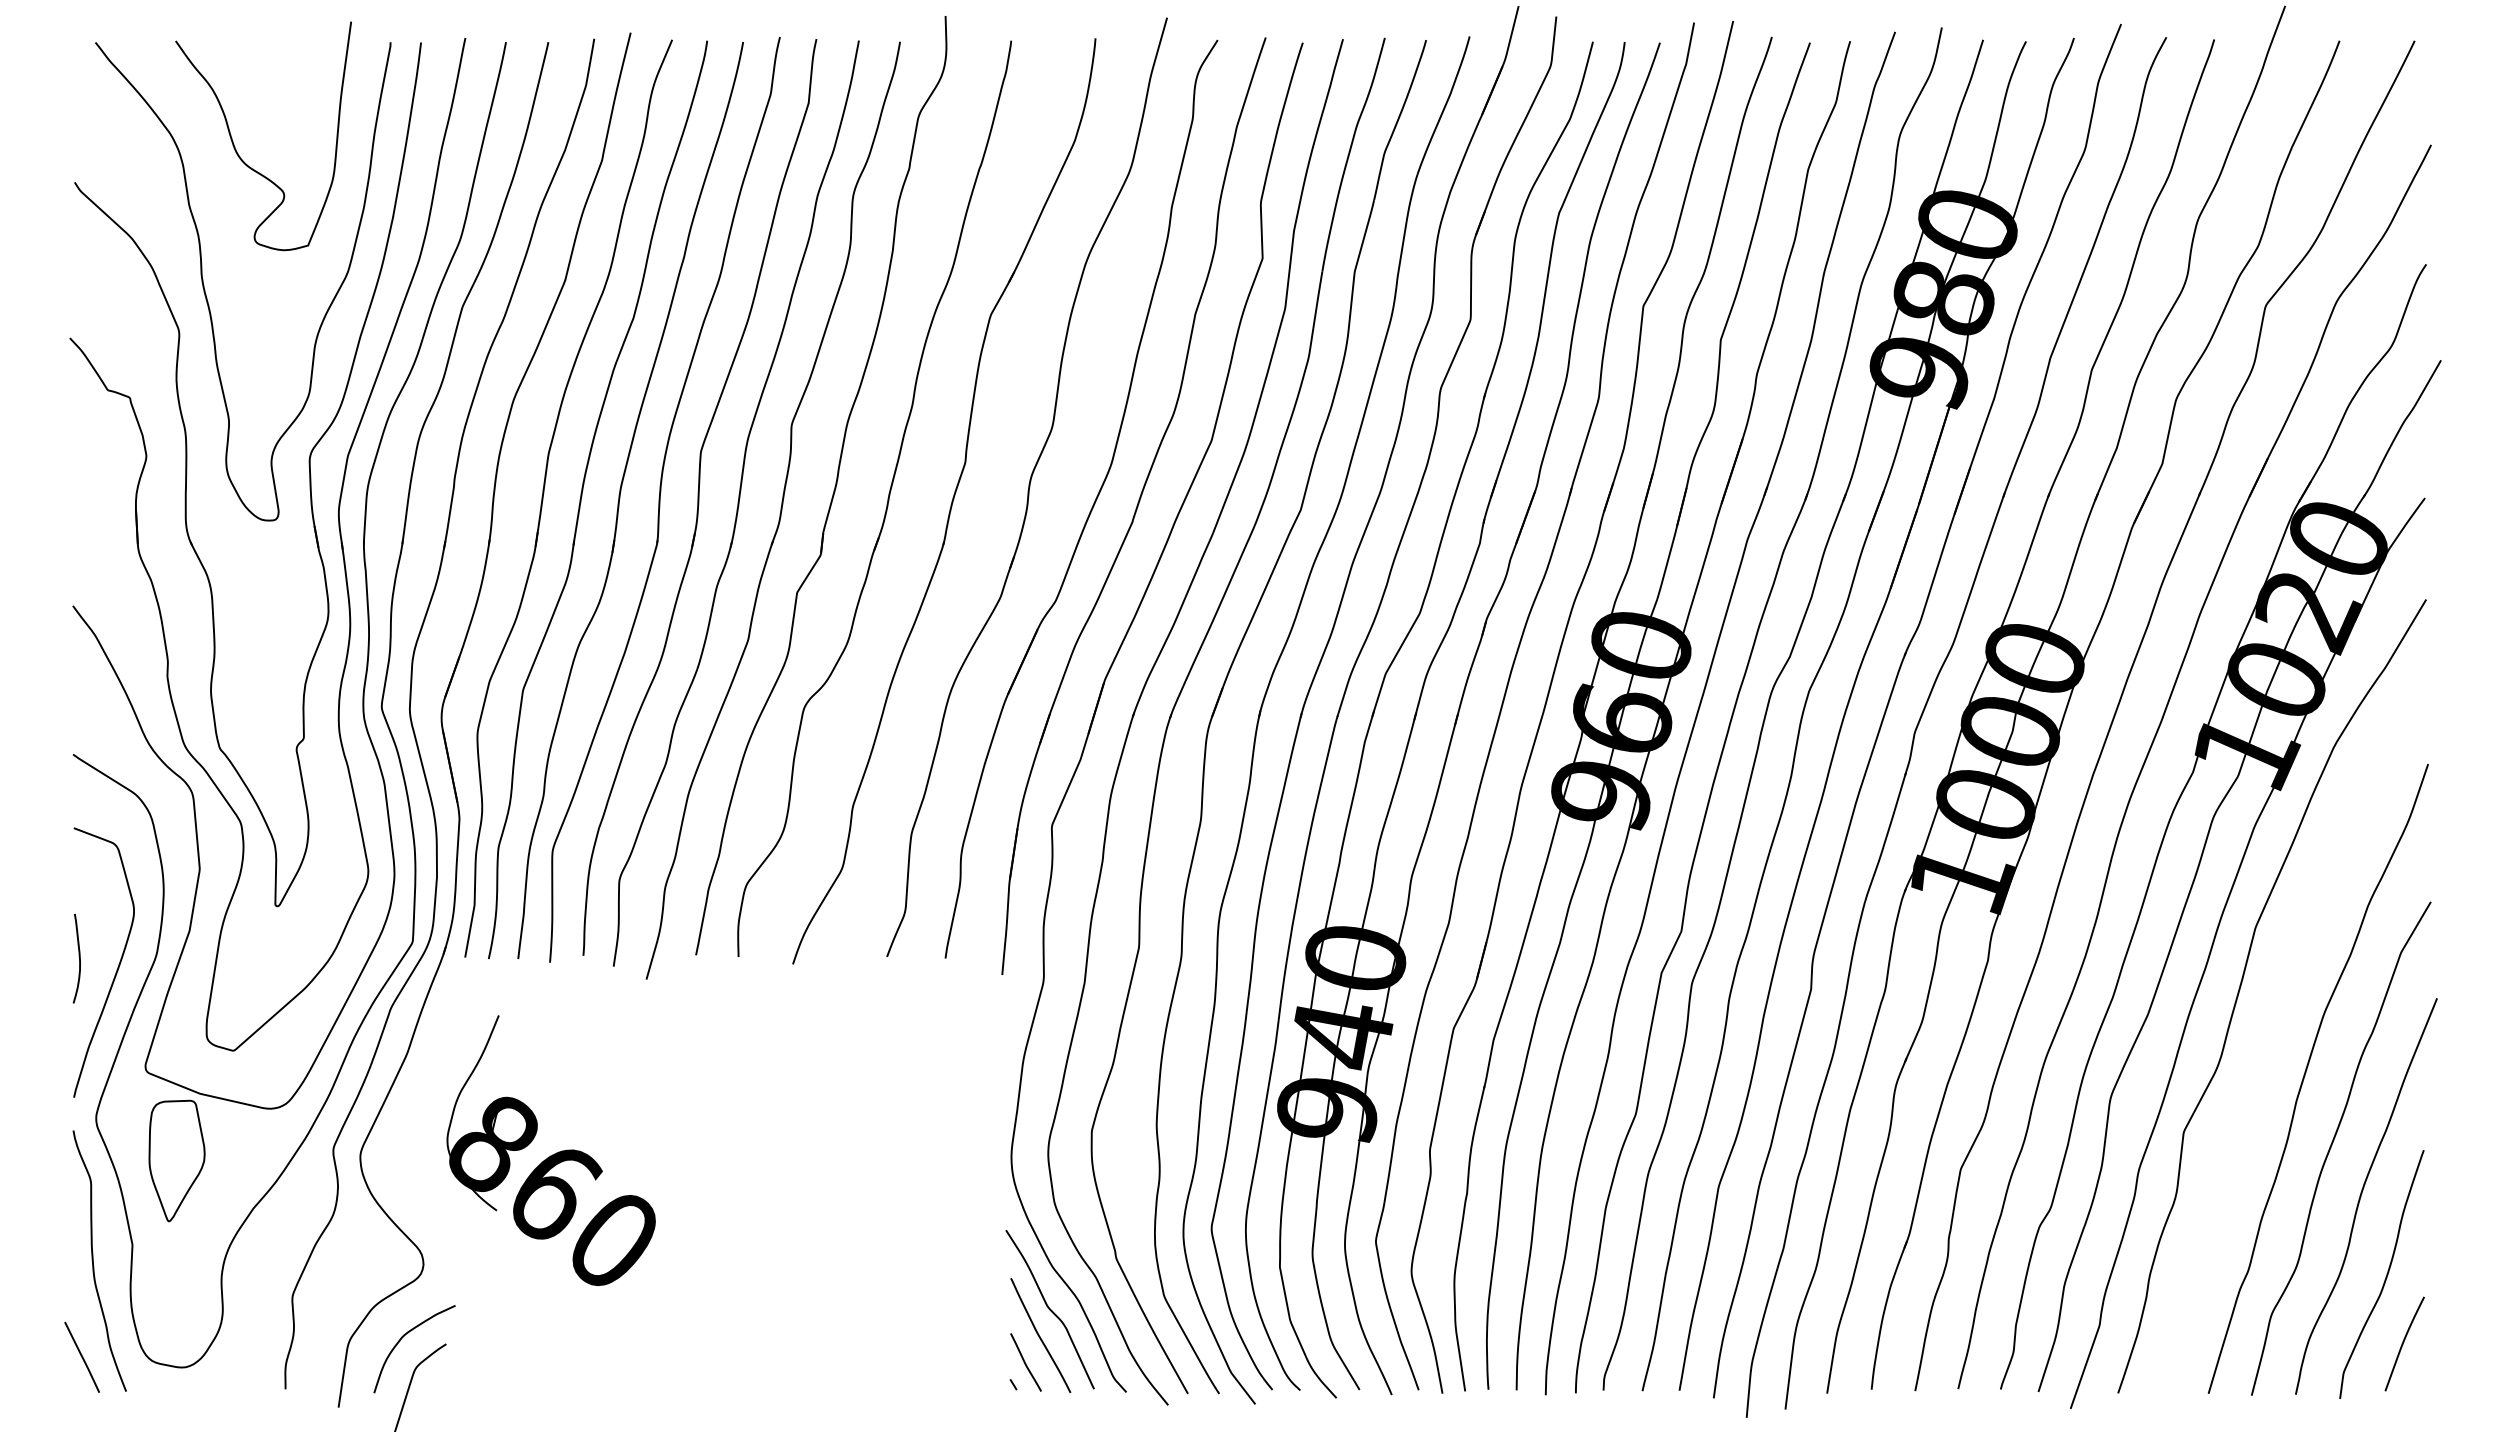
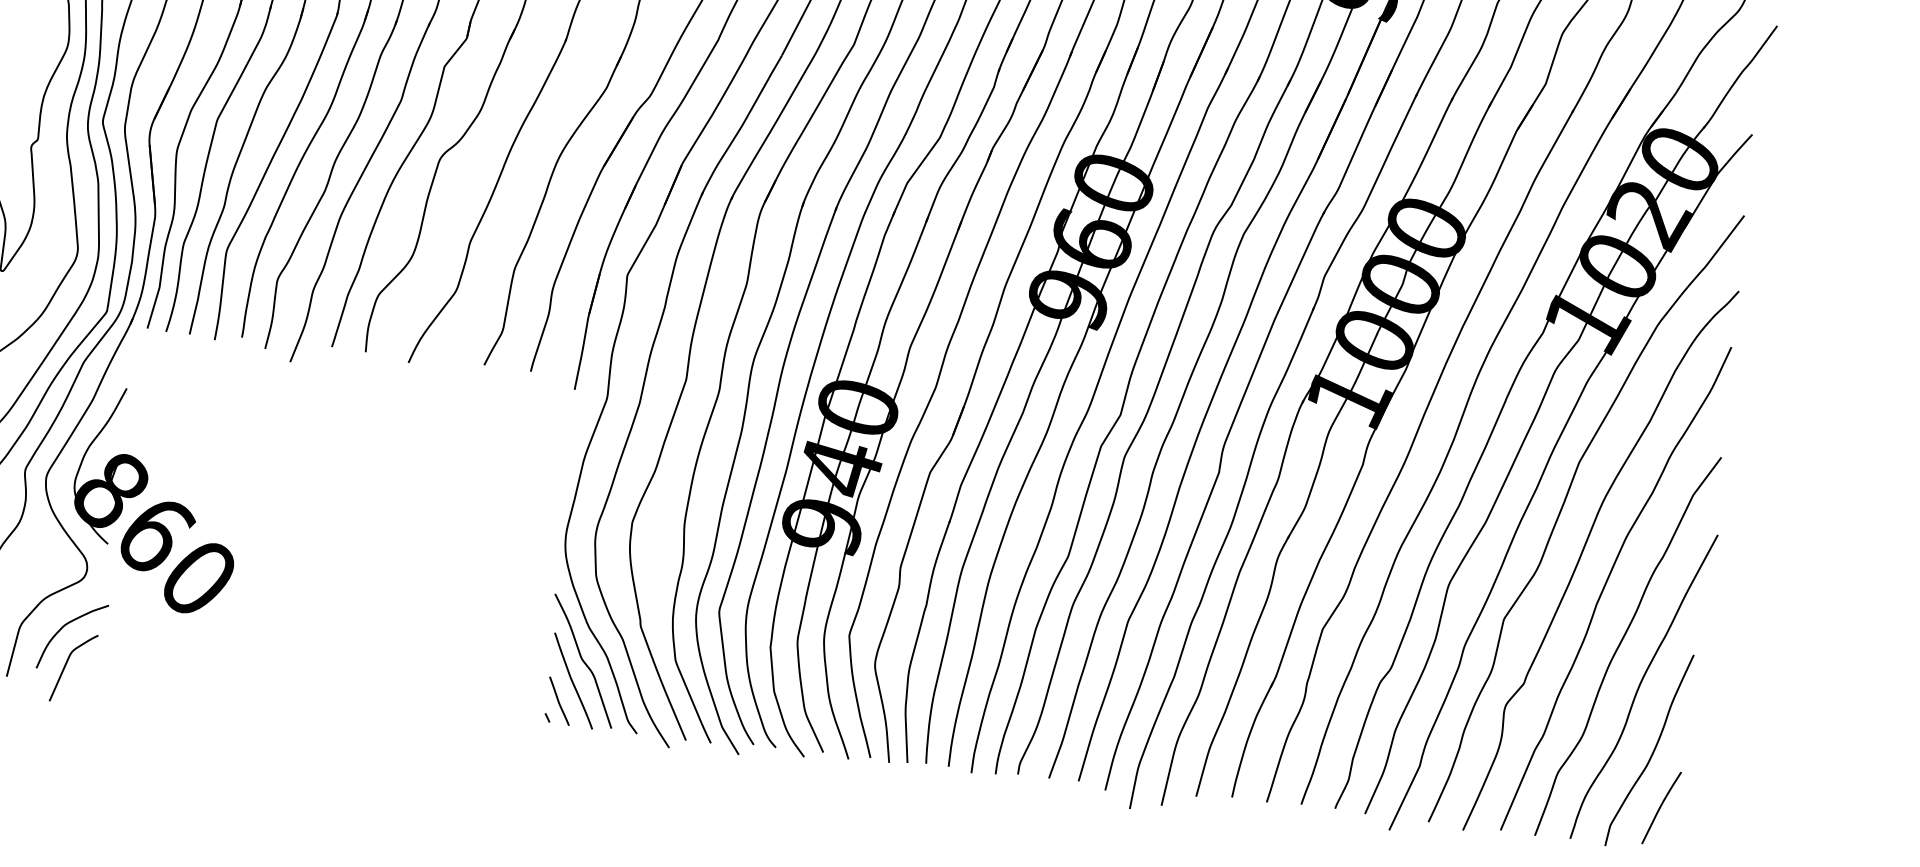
curve: (2272, 1039) -> (1582, 553), added
part: (550, 1150) -> (156, 500), moved

